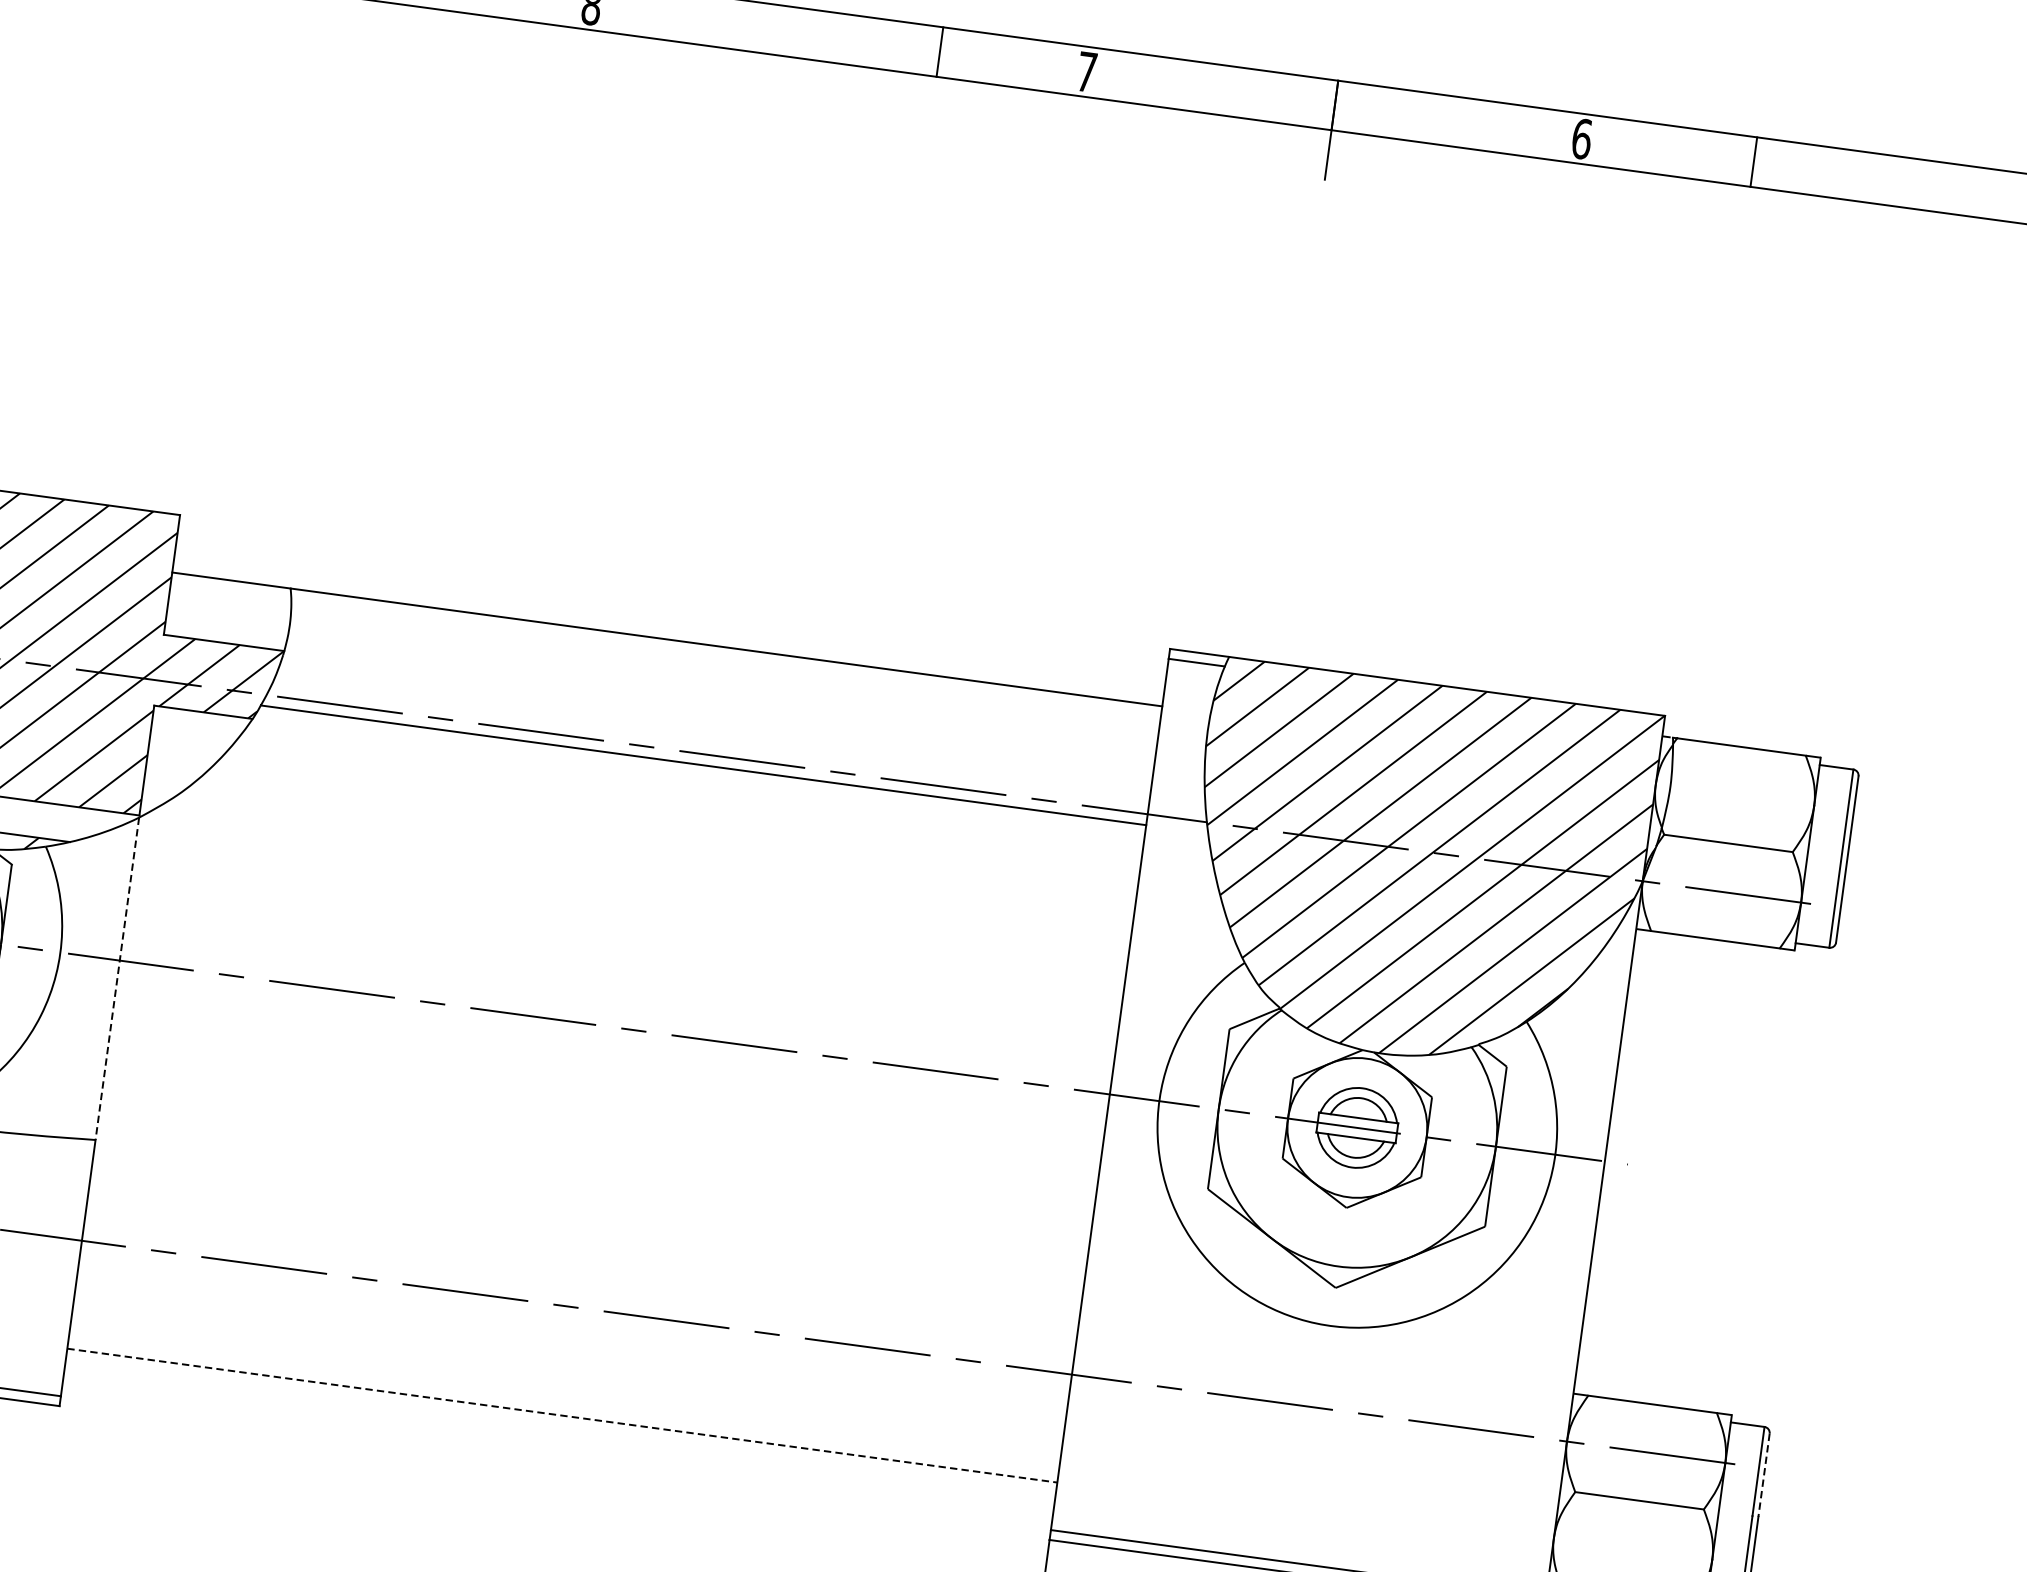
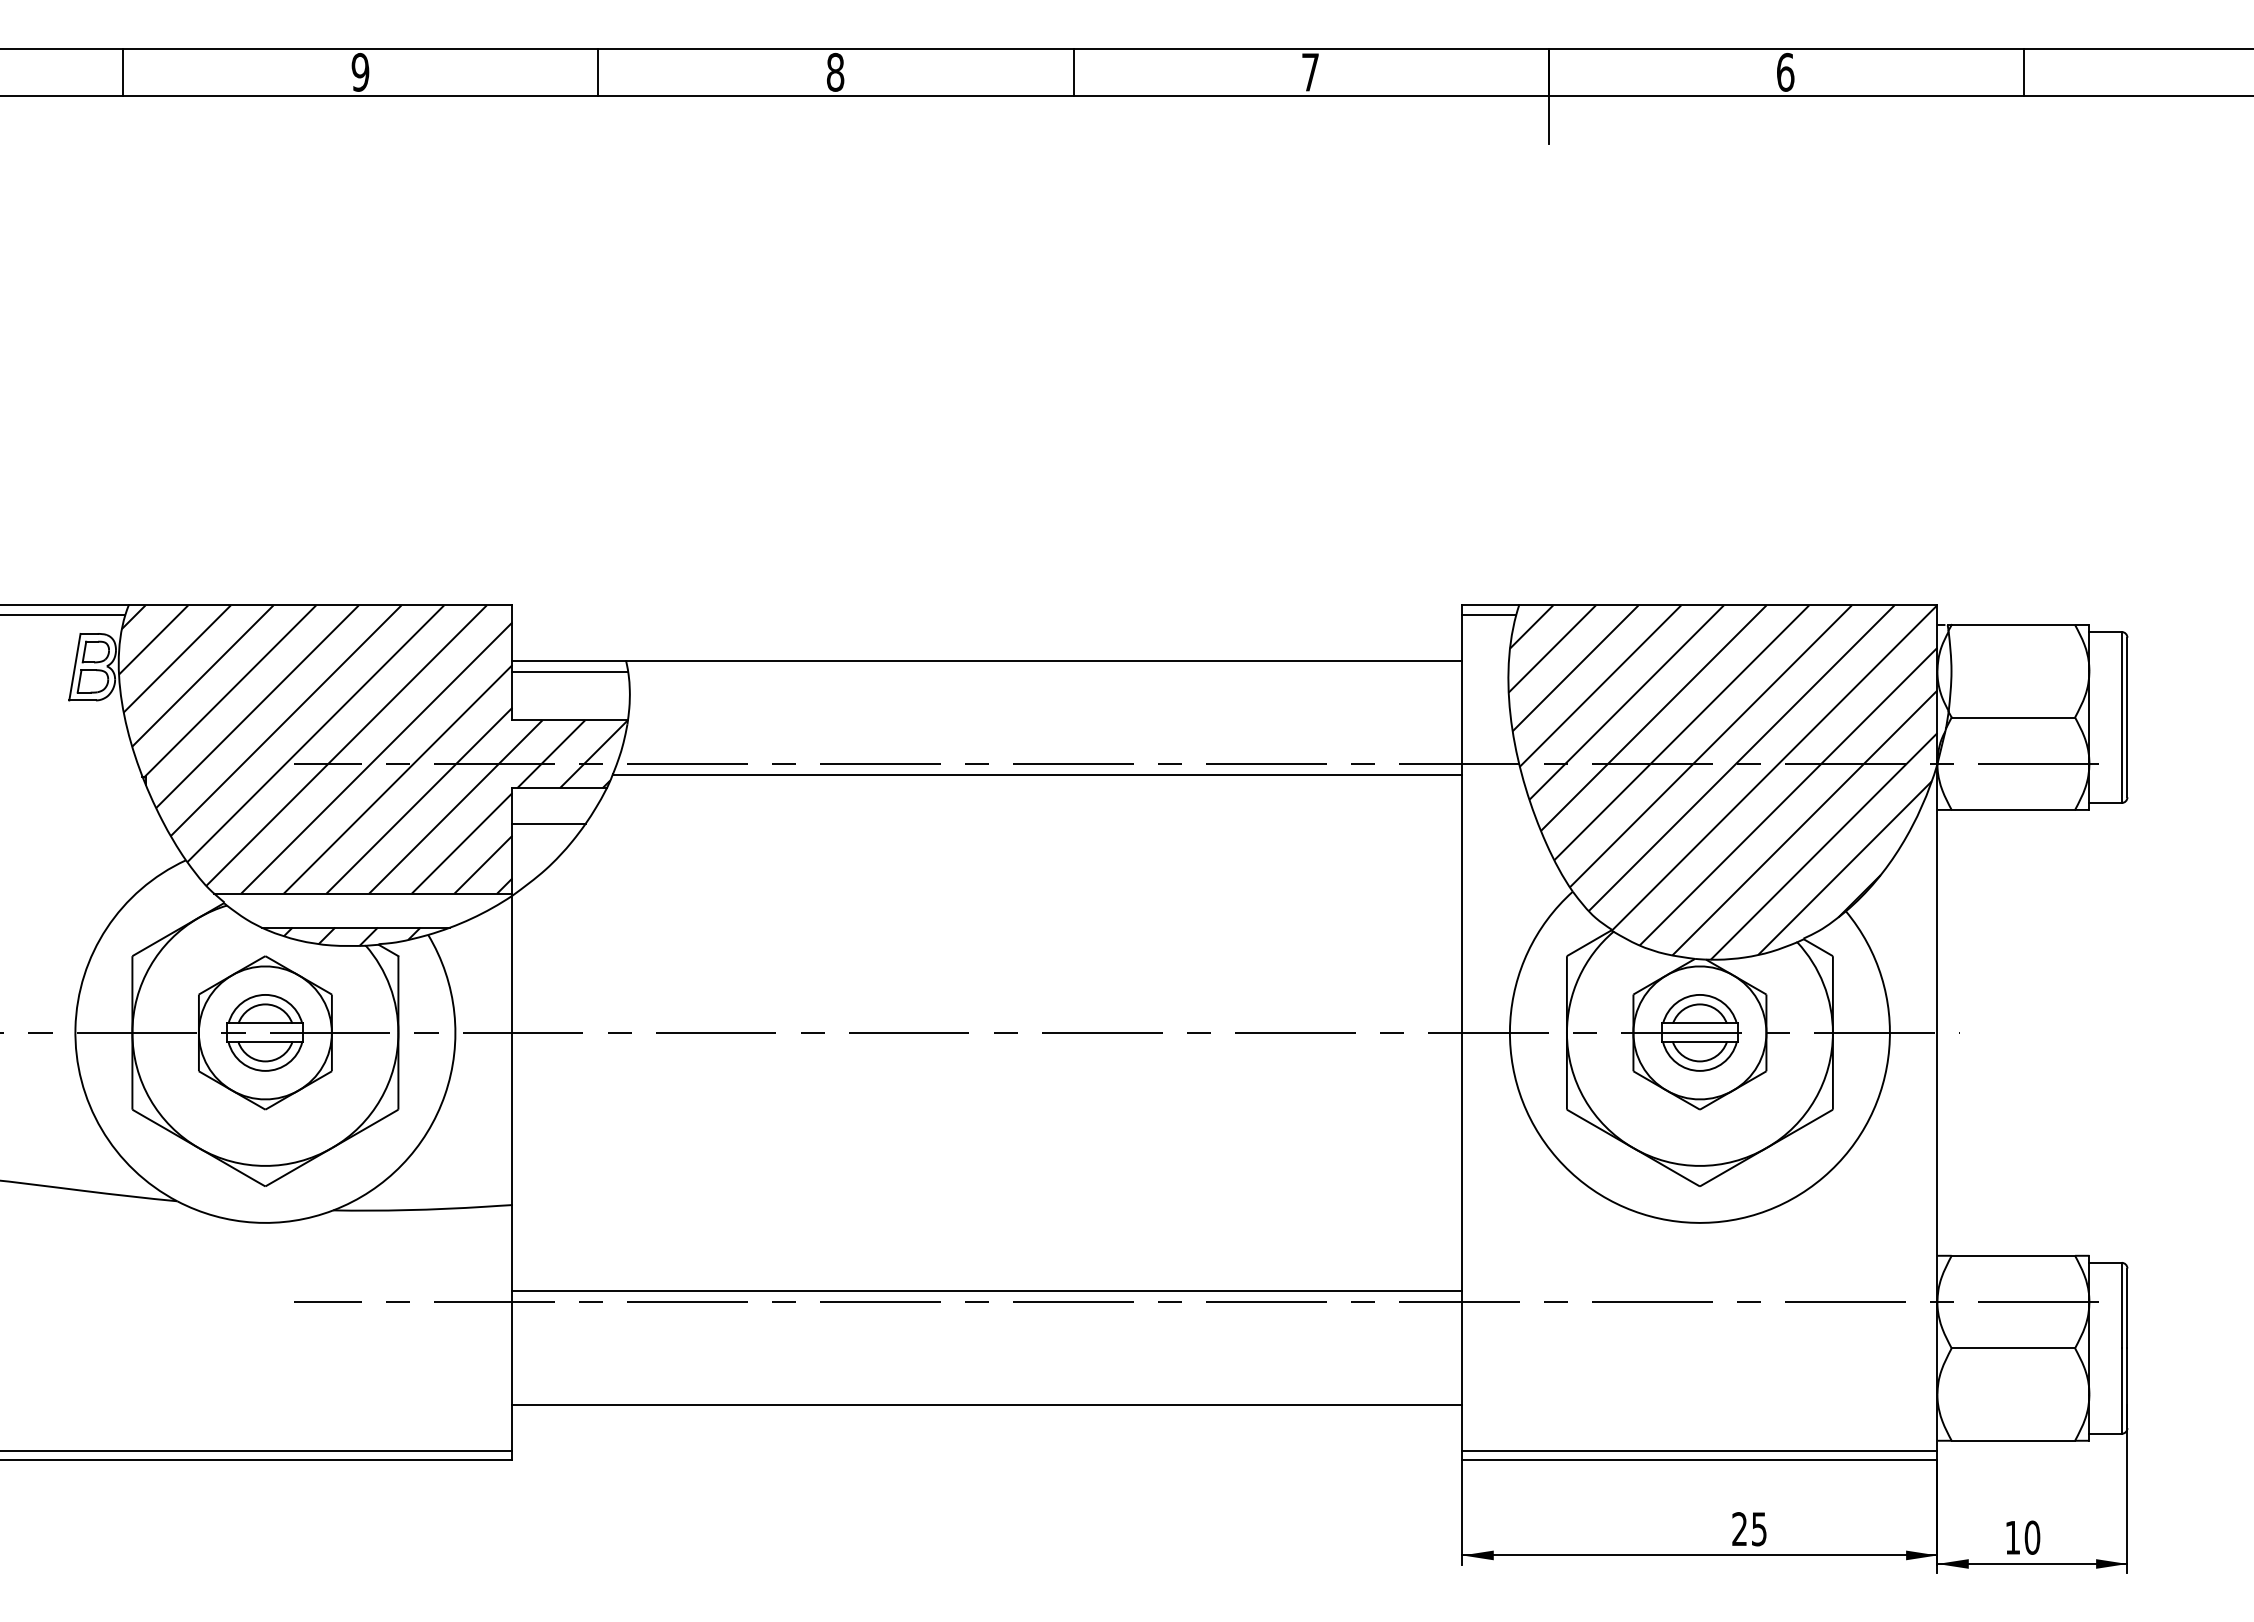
line: (939, 52) -> (1073, 72), moved
line: (1753, 162) -> (2023, 72), moved
line: (231, 592) -> (570, 671), added
line: (186, 747) -> (548, 823), added
line: (117, 978) -> (512, 1050), dashed -> solid
line: (578, 1297) -> (987, 1291), added
line: (562, 1415) -> (987, 1405), dashed -> solid
line: (1764, 1475) -> (2127, 1308), dashed -> solid

